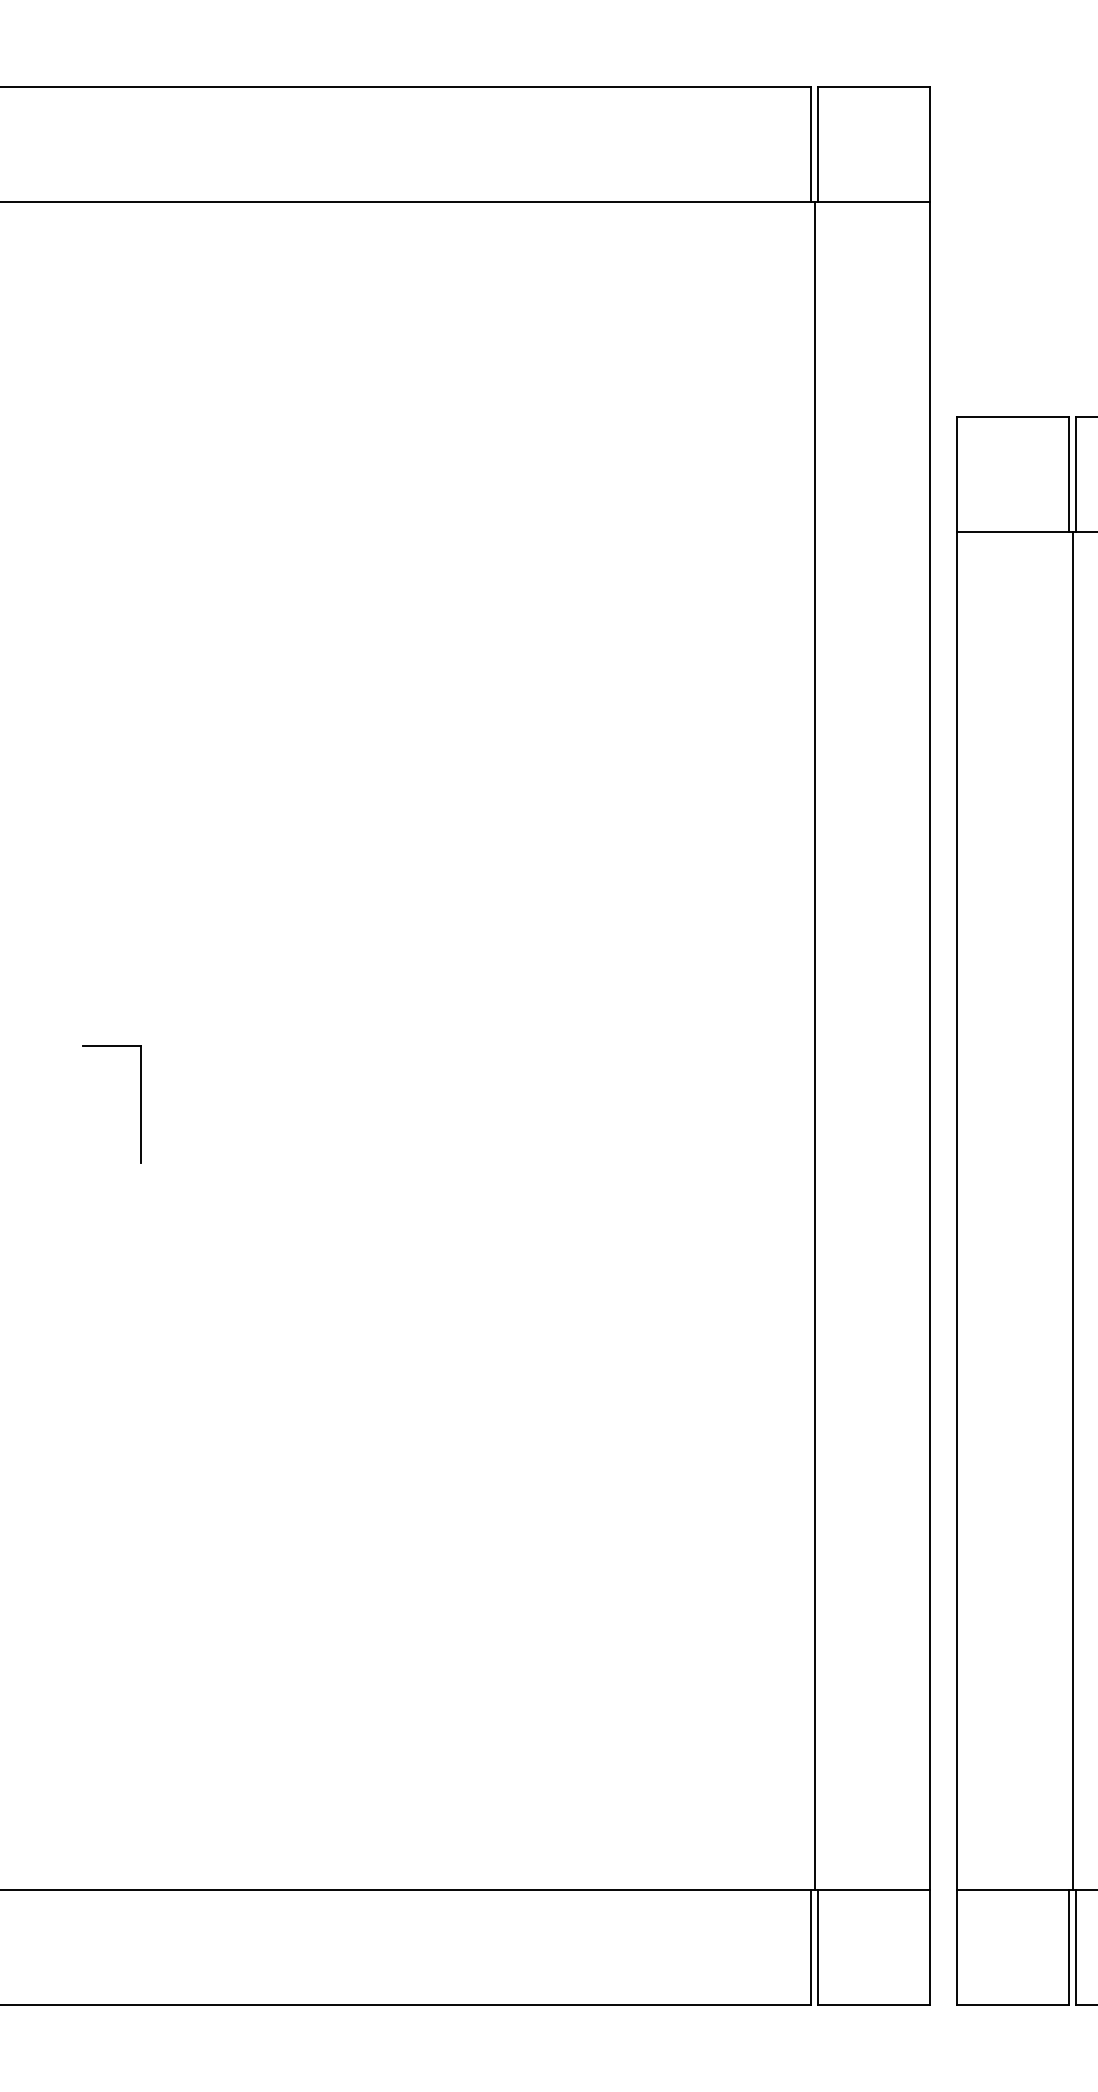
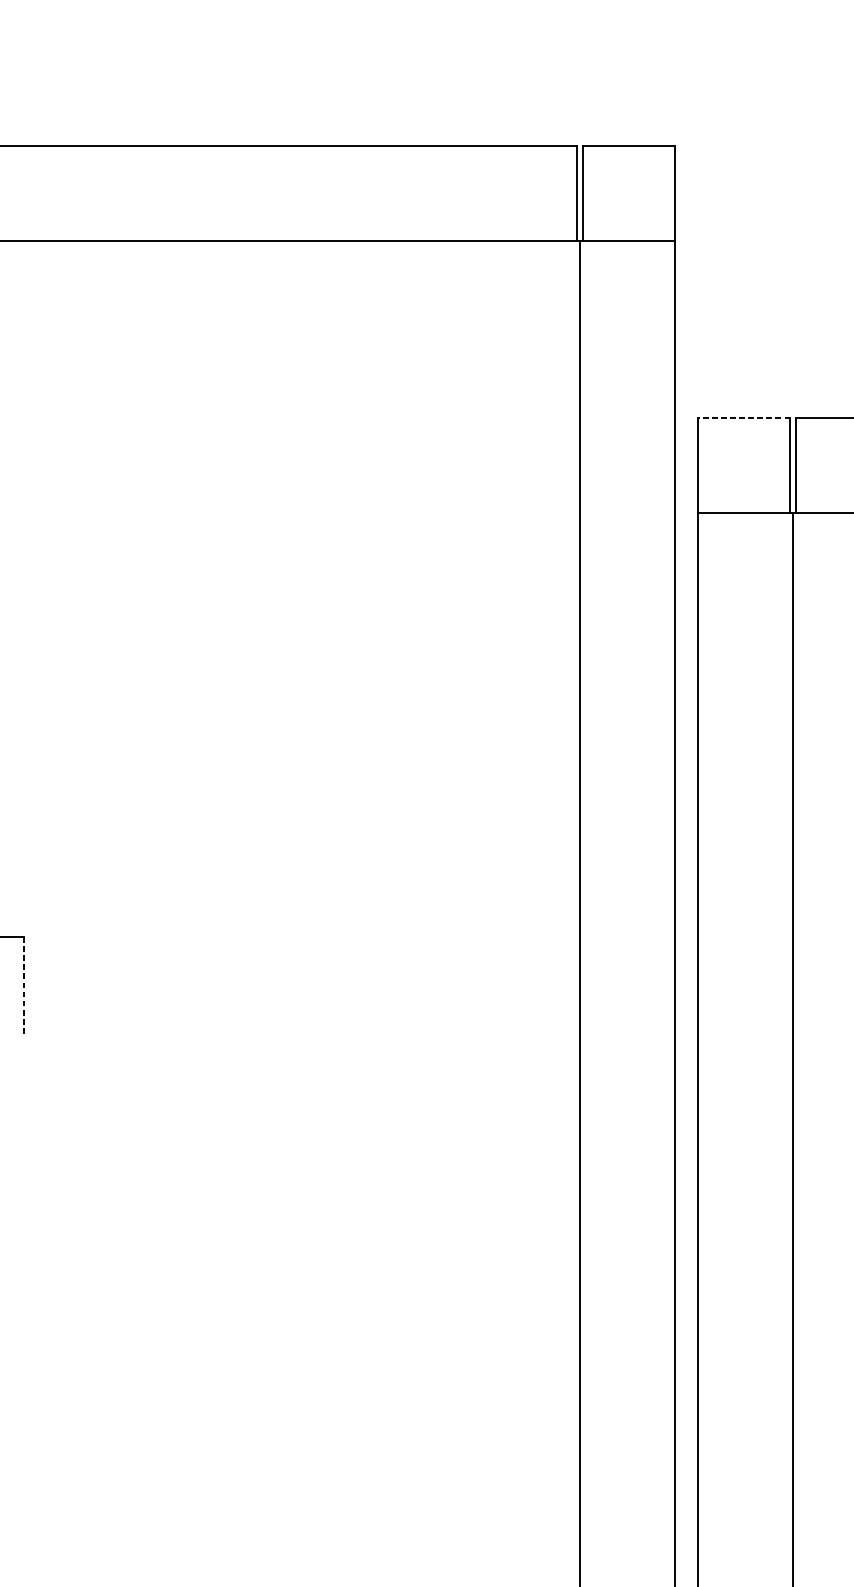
line: (1013, 416) -> (744, 417), solid -> dashed
line: (141, 1104) -> (24, 985), solid -> dashed

